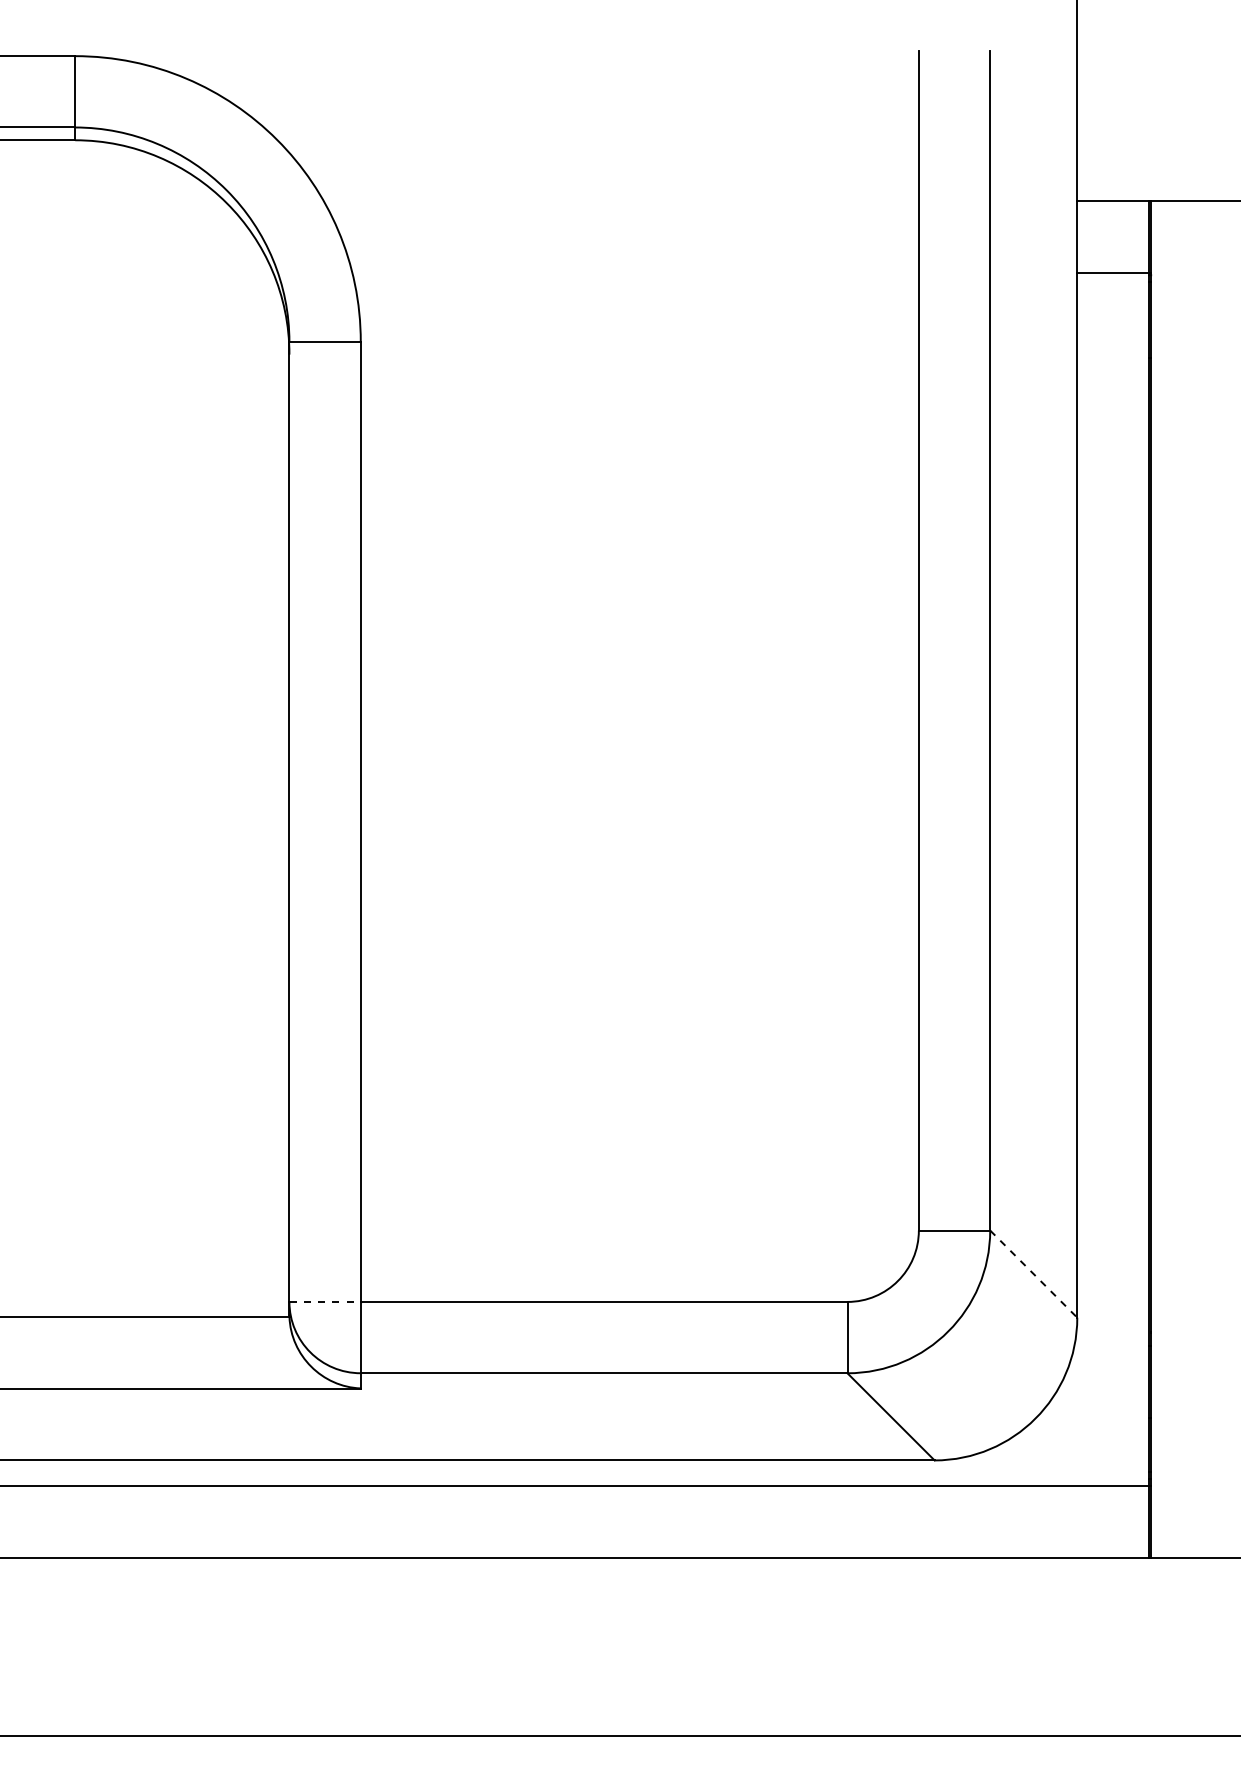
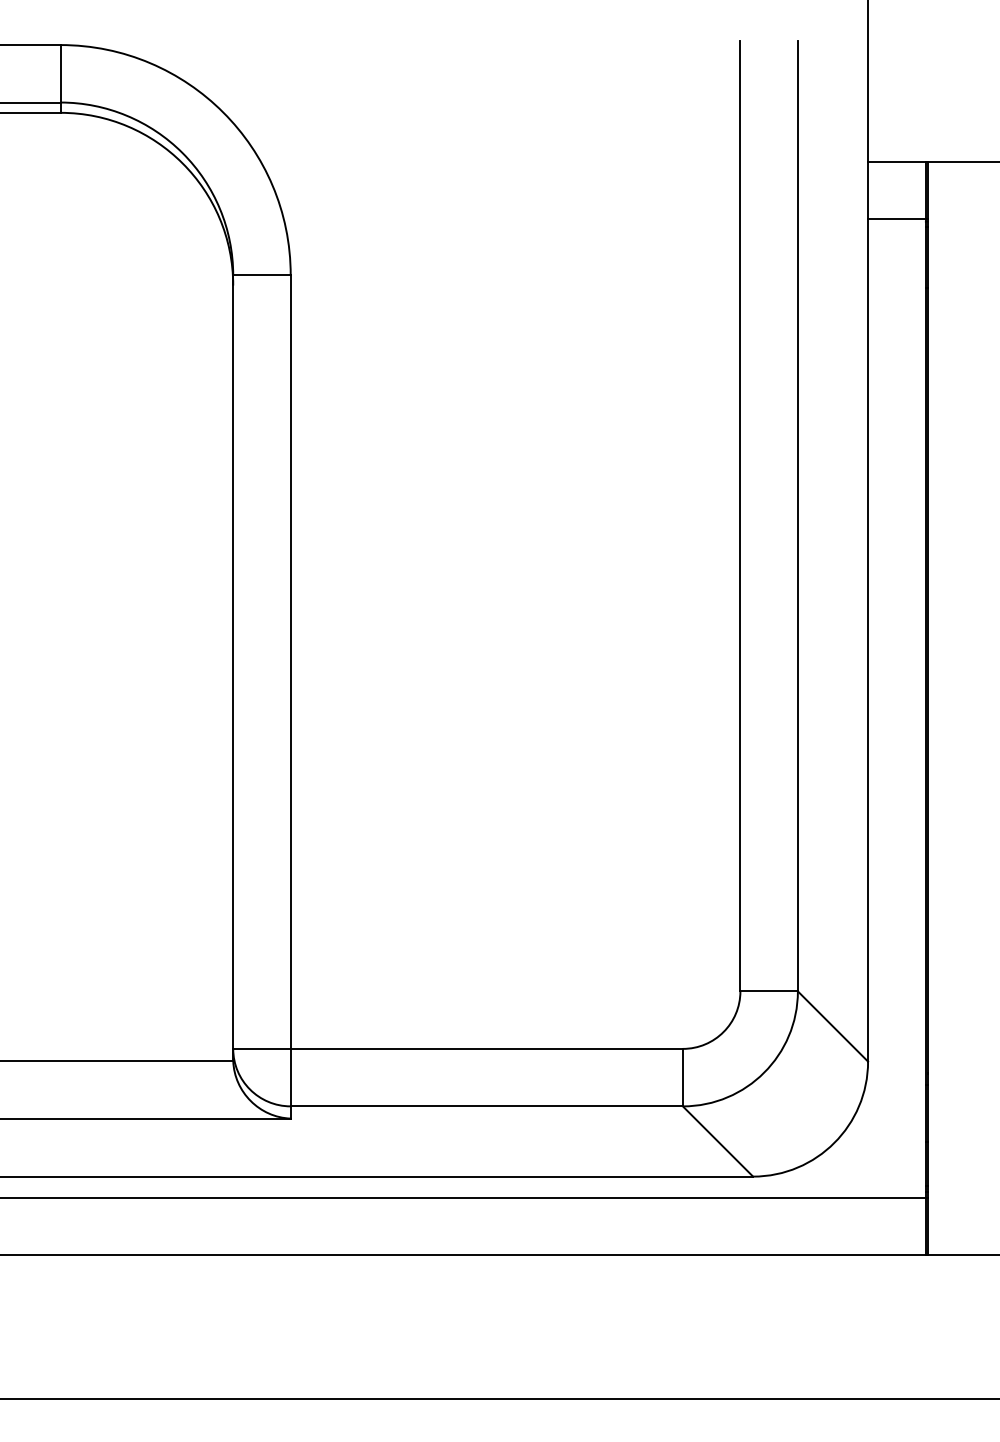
line: (1033, 1274) -> (832, 1026), dashed -> solid
line: (325, 1301) -> (262, 1048), dashed -> solid

